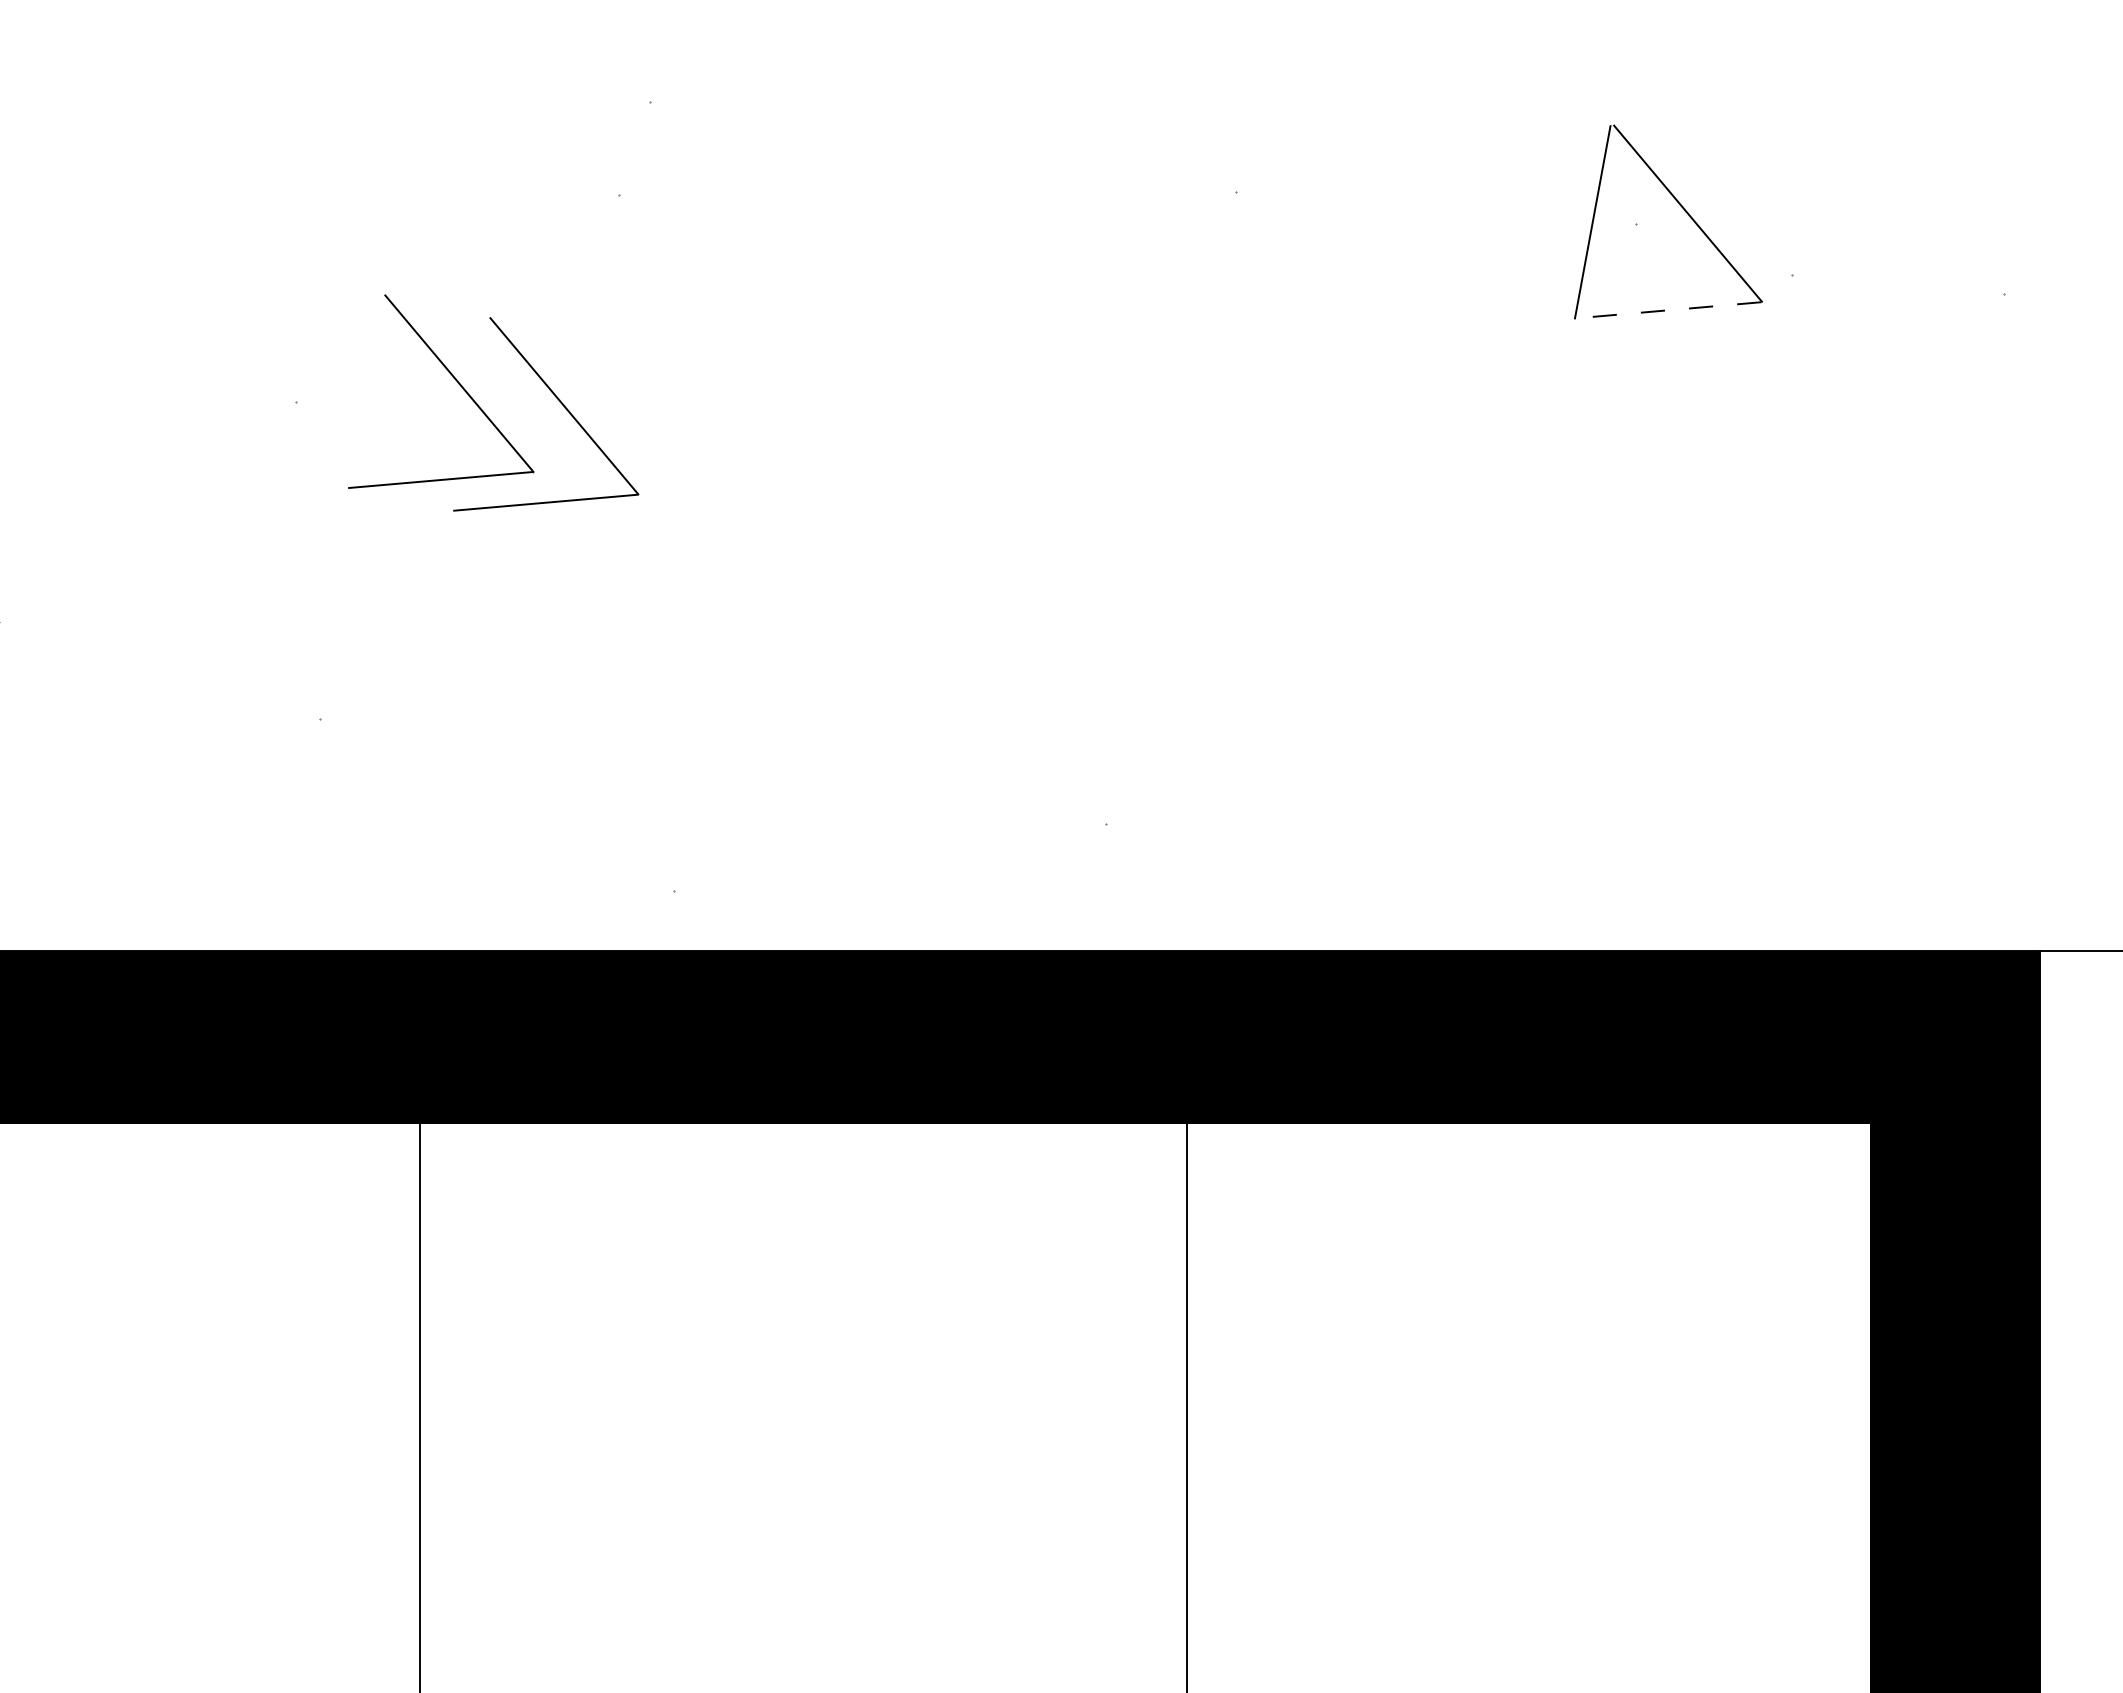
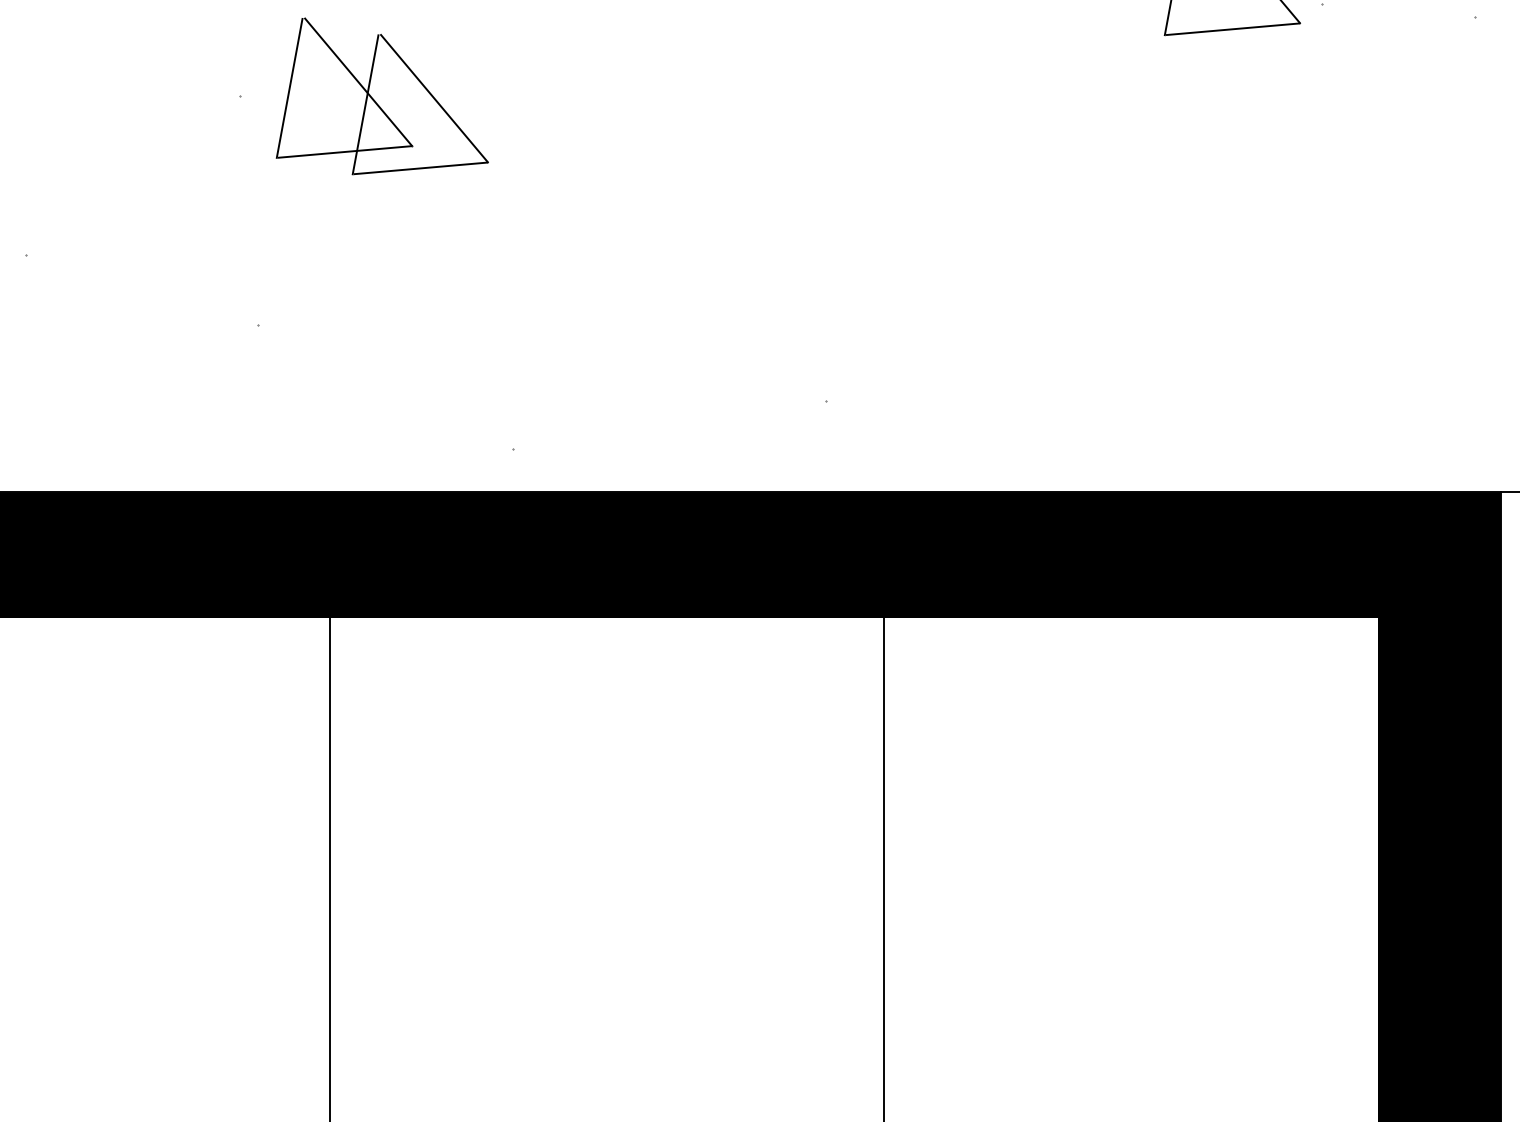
line: (1669, 310) -> (1233, 29), dashed -> solid
line: (363, 391) -> (289, 87), added
line: (468, 414) -> (365, 104), added

